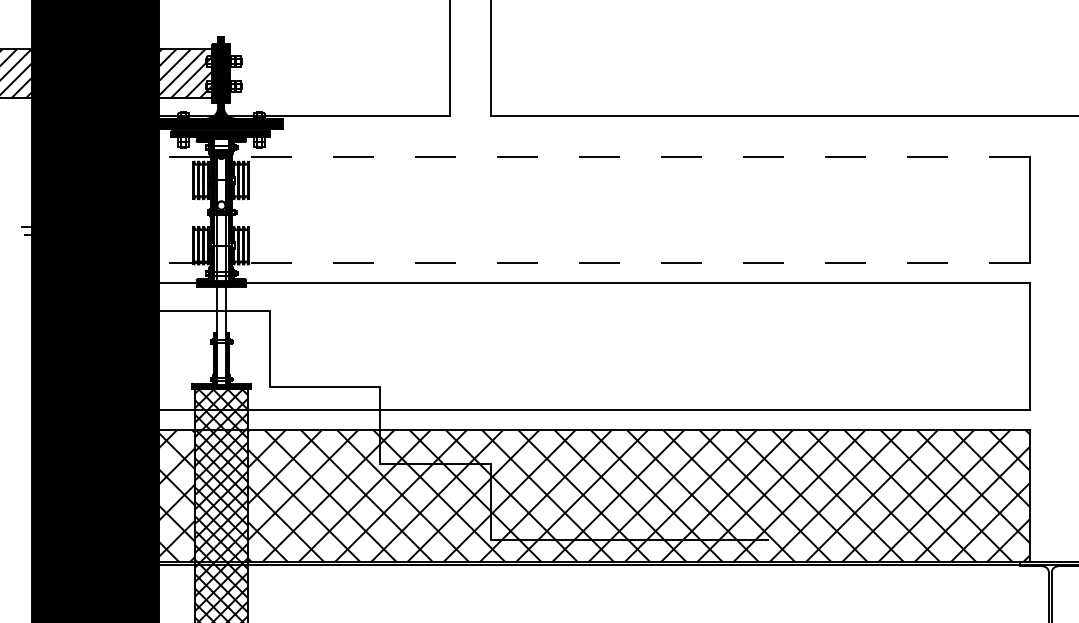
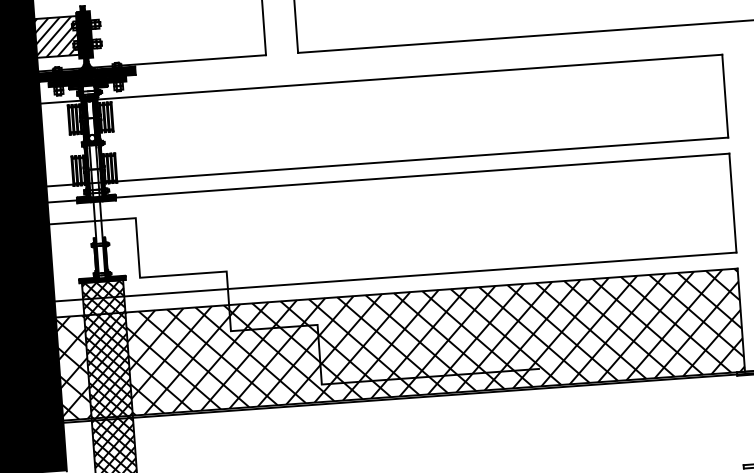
line: (594, 157) -> (381, 79), dashed -> solid
line: (594, 262) -> (387, 161), dashed -> solid

